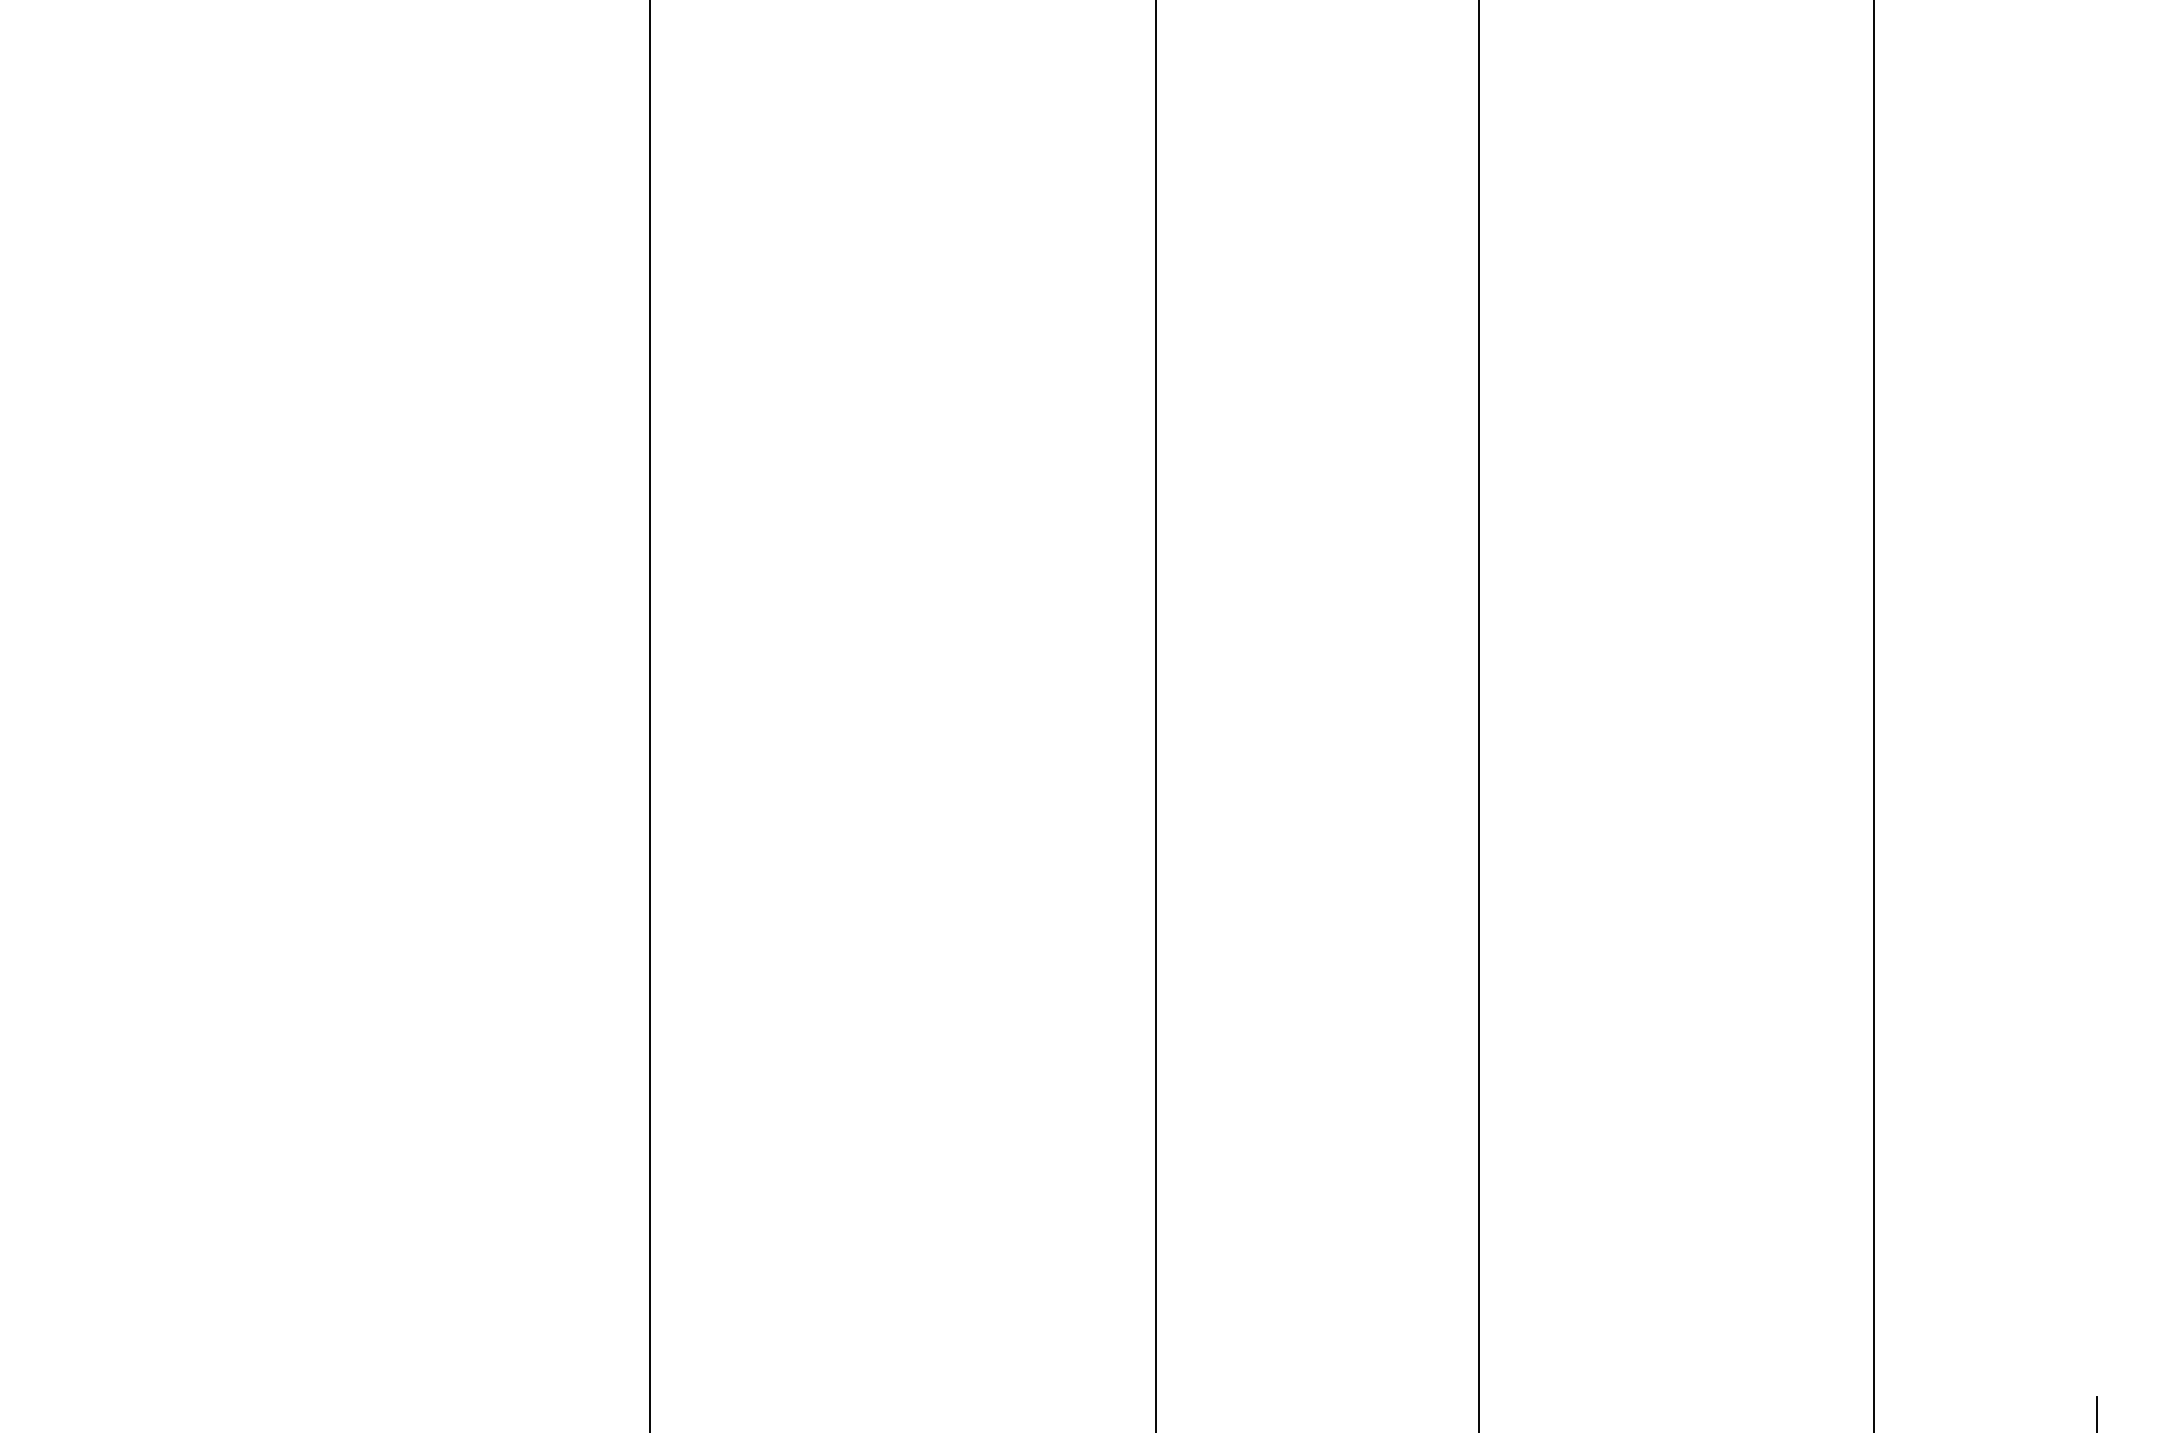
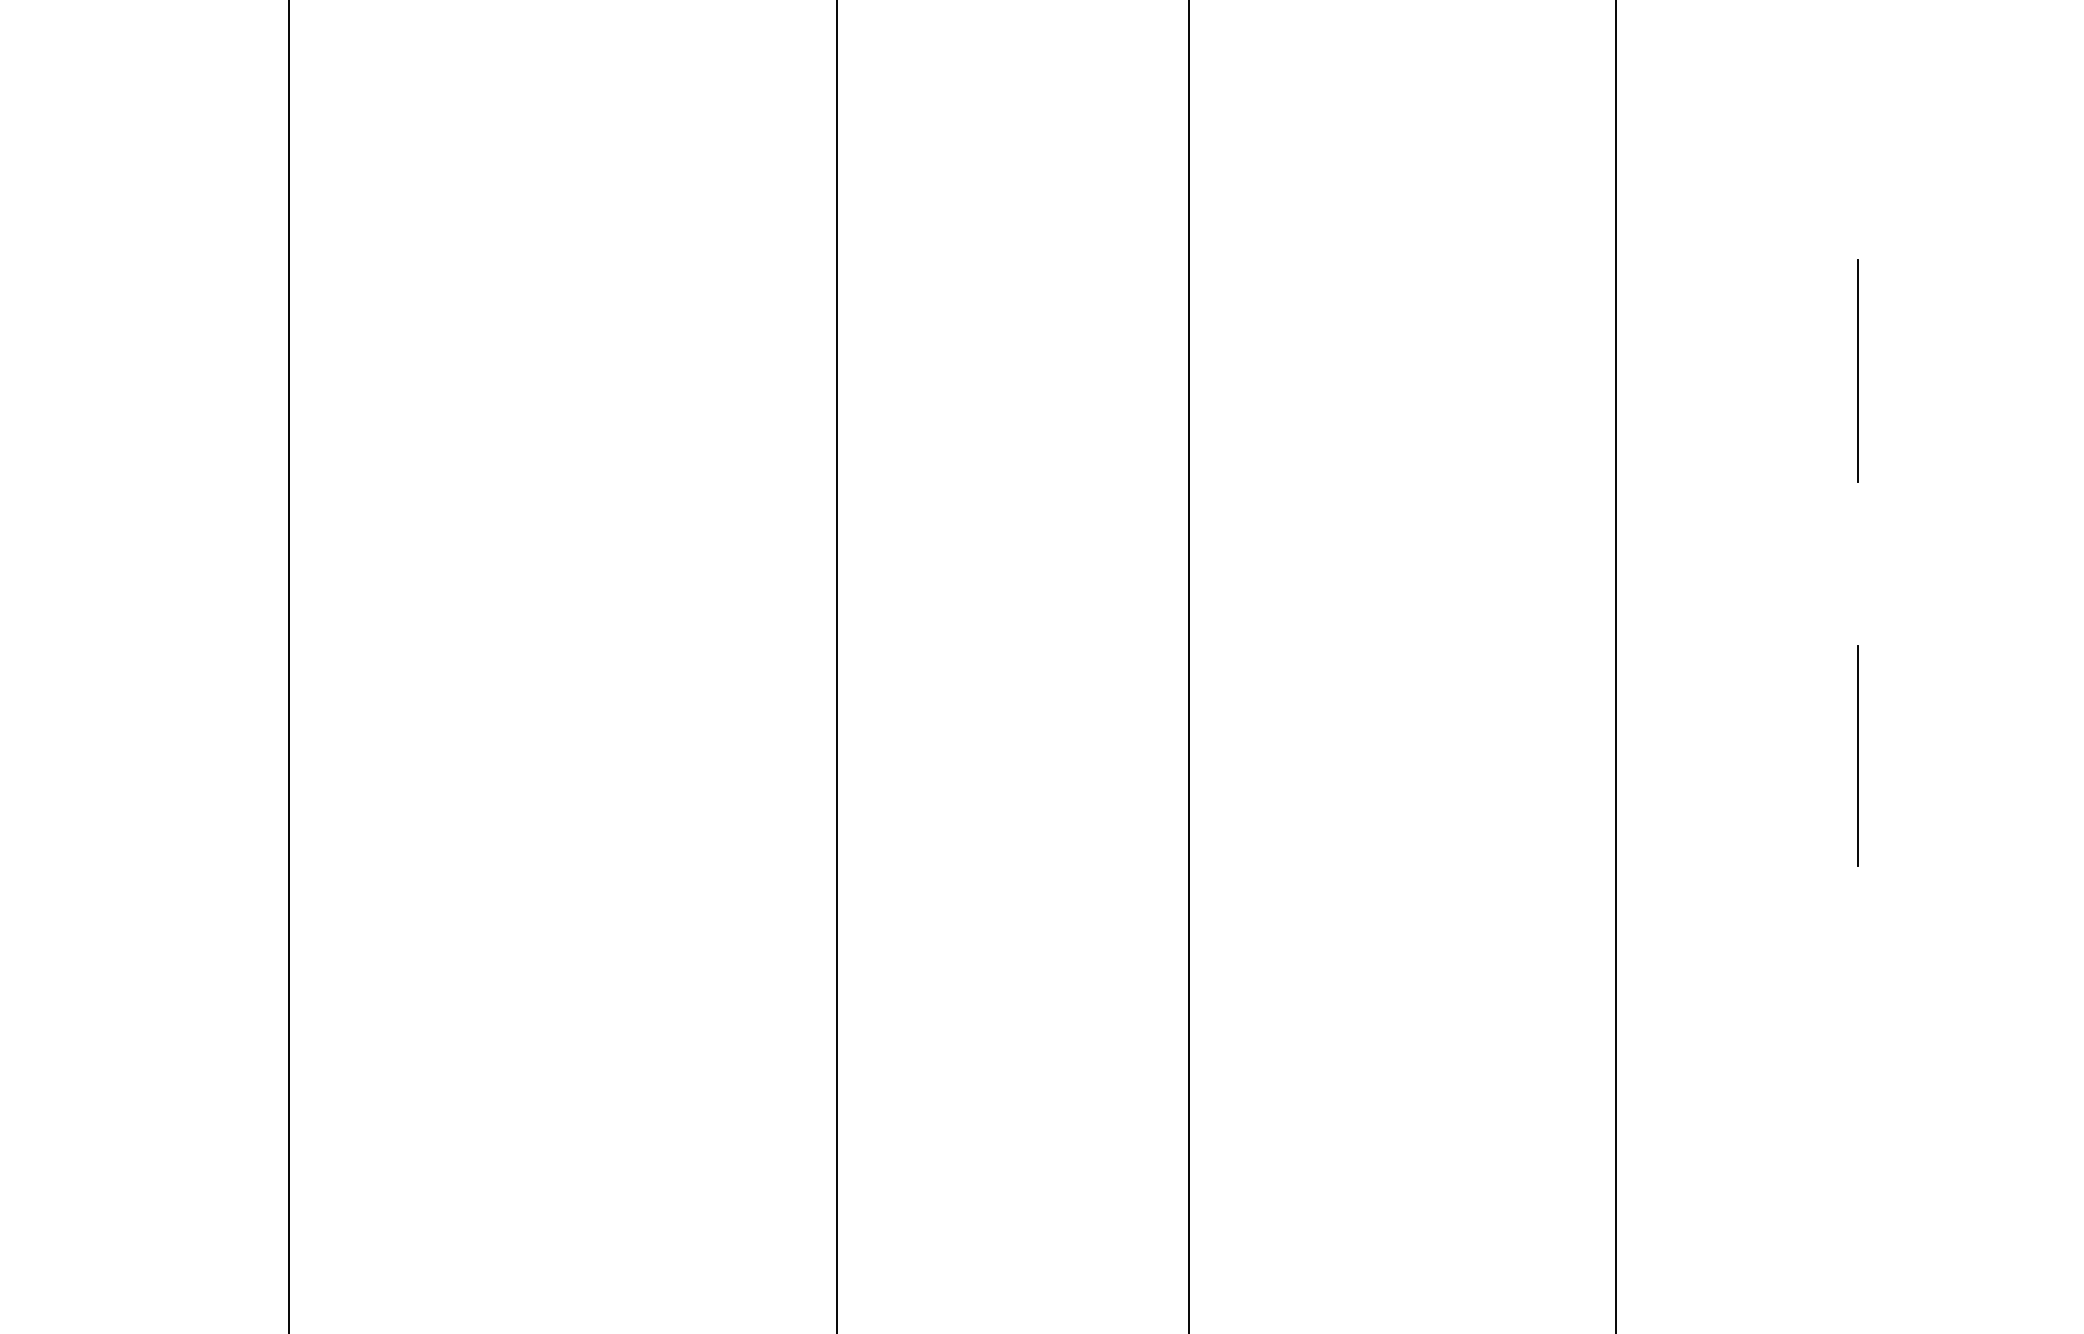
line: (2096, 243) -> (1857, 370), added
line: (2096, 599) -> (1857, 756), added

